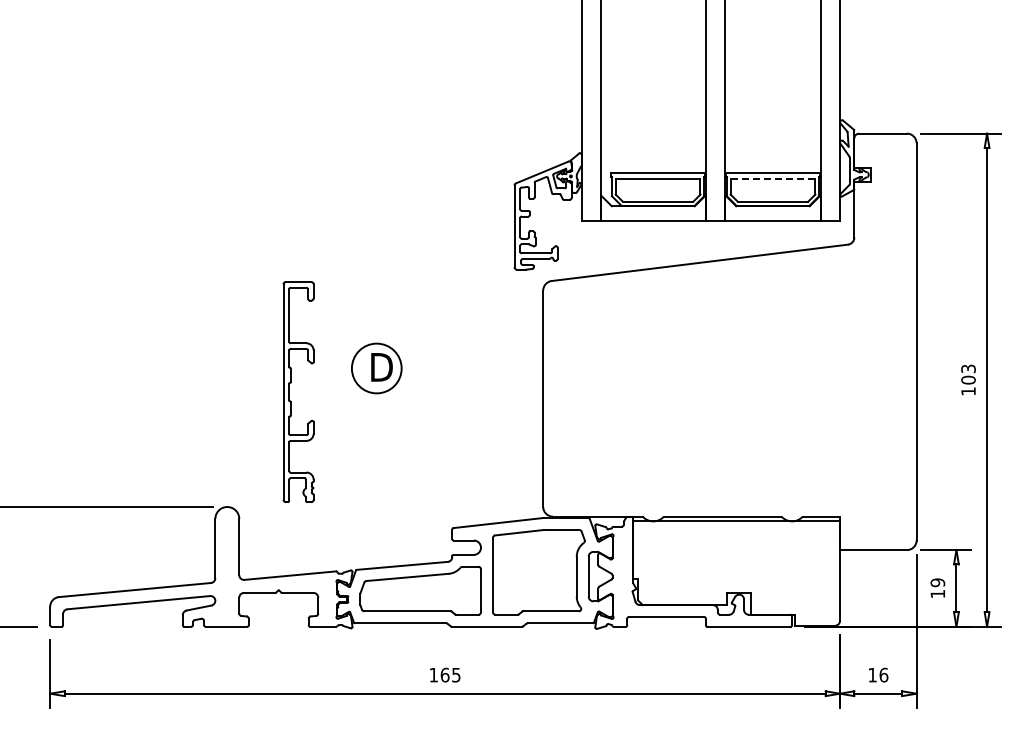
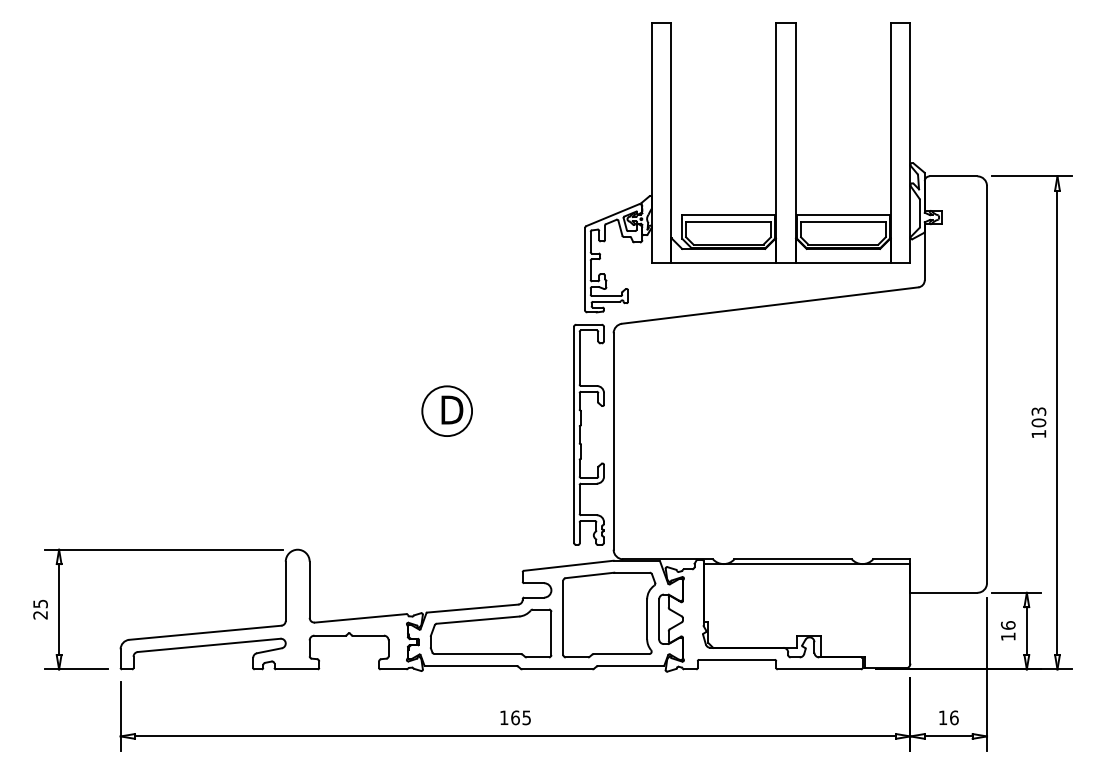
line: (773, 178) -> (843, 221), dashed -> solid
part: (290, 391) -> (580, 434), moved
text: (938, 582) -> (1008, 625), 19 -> 16

